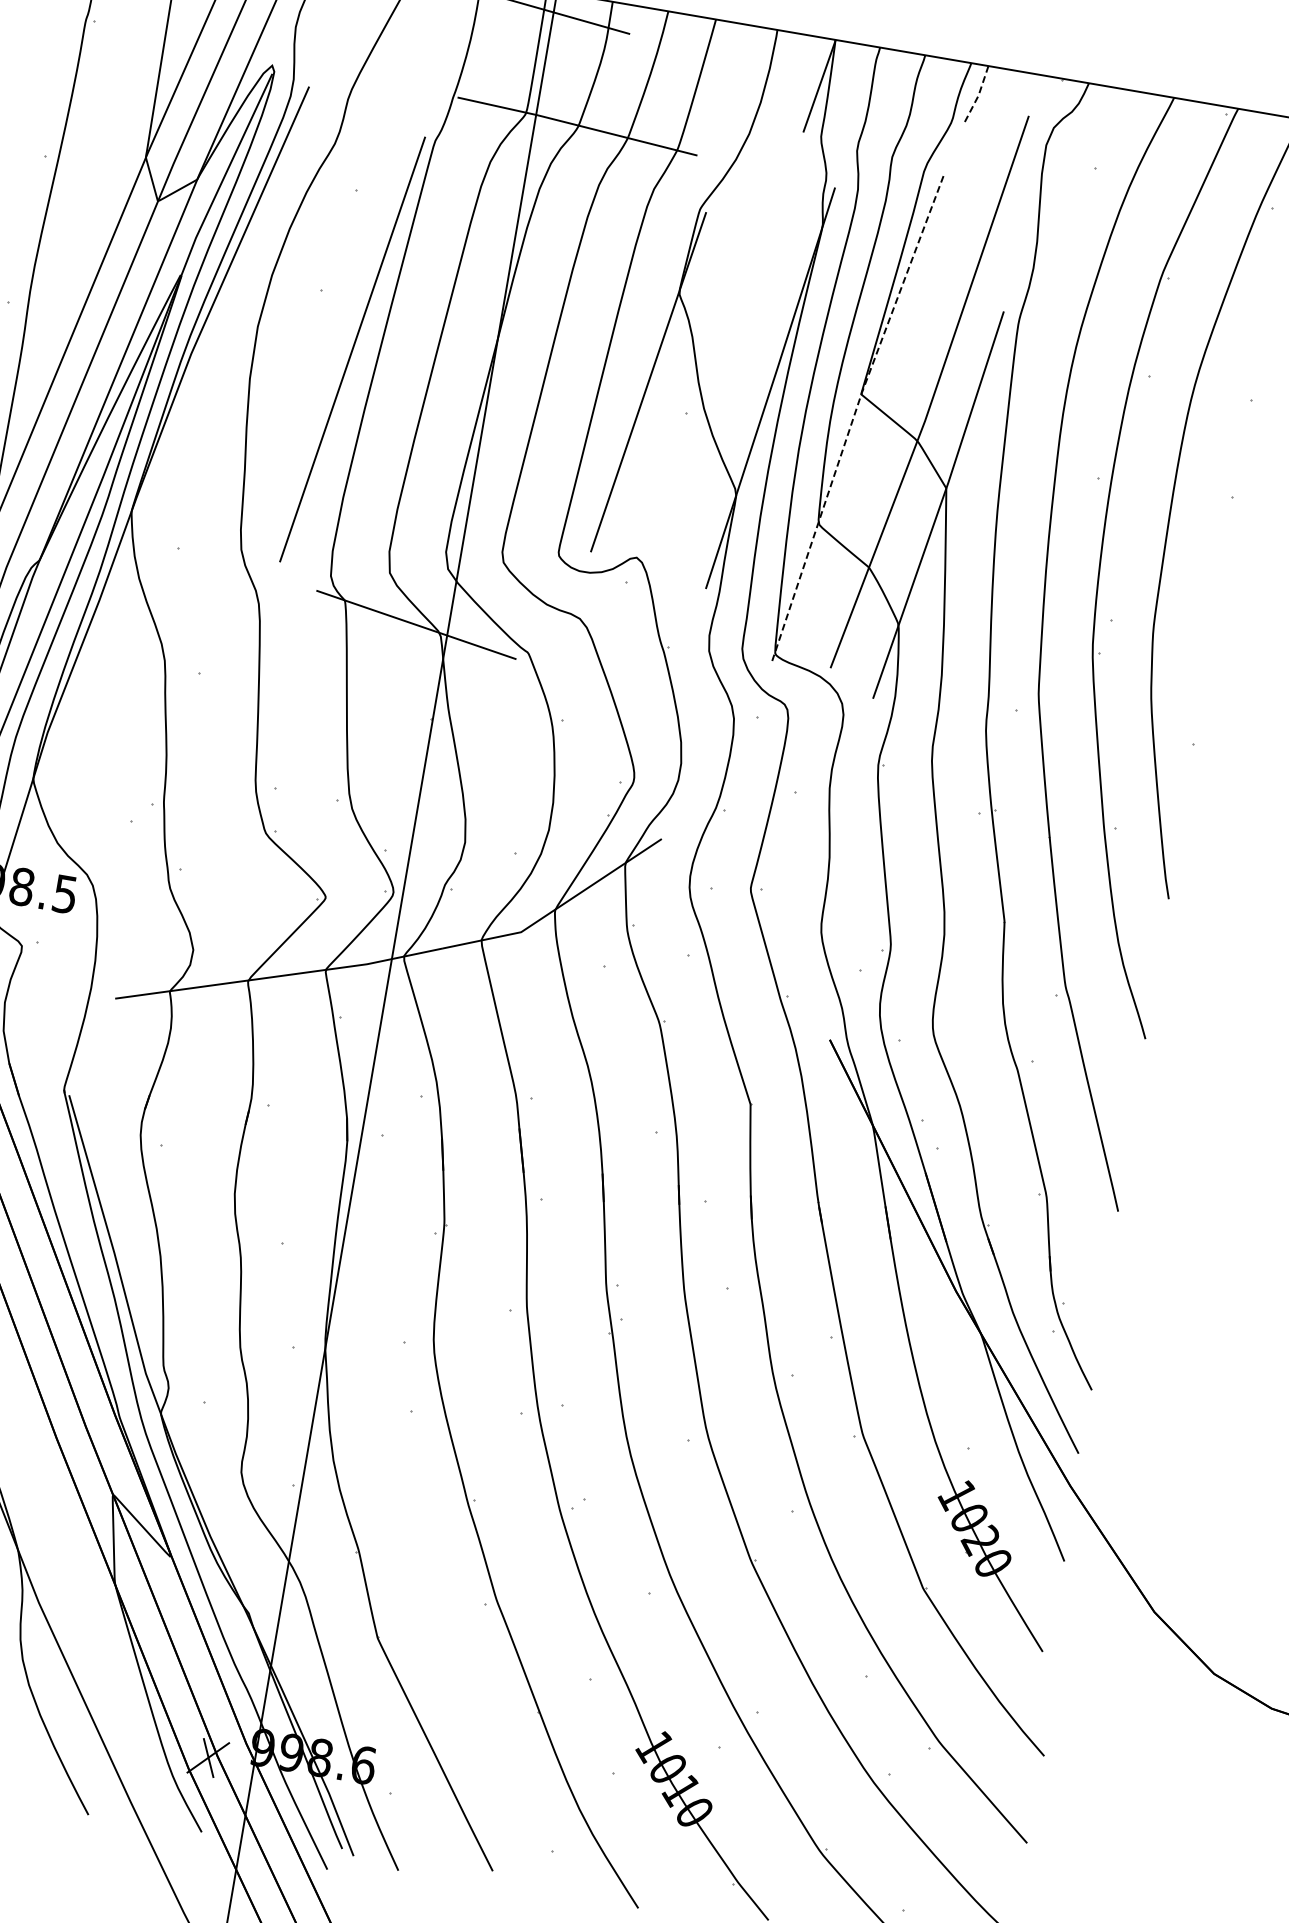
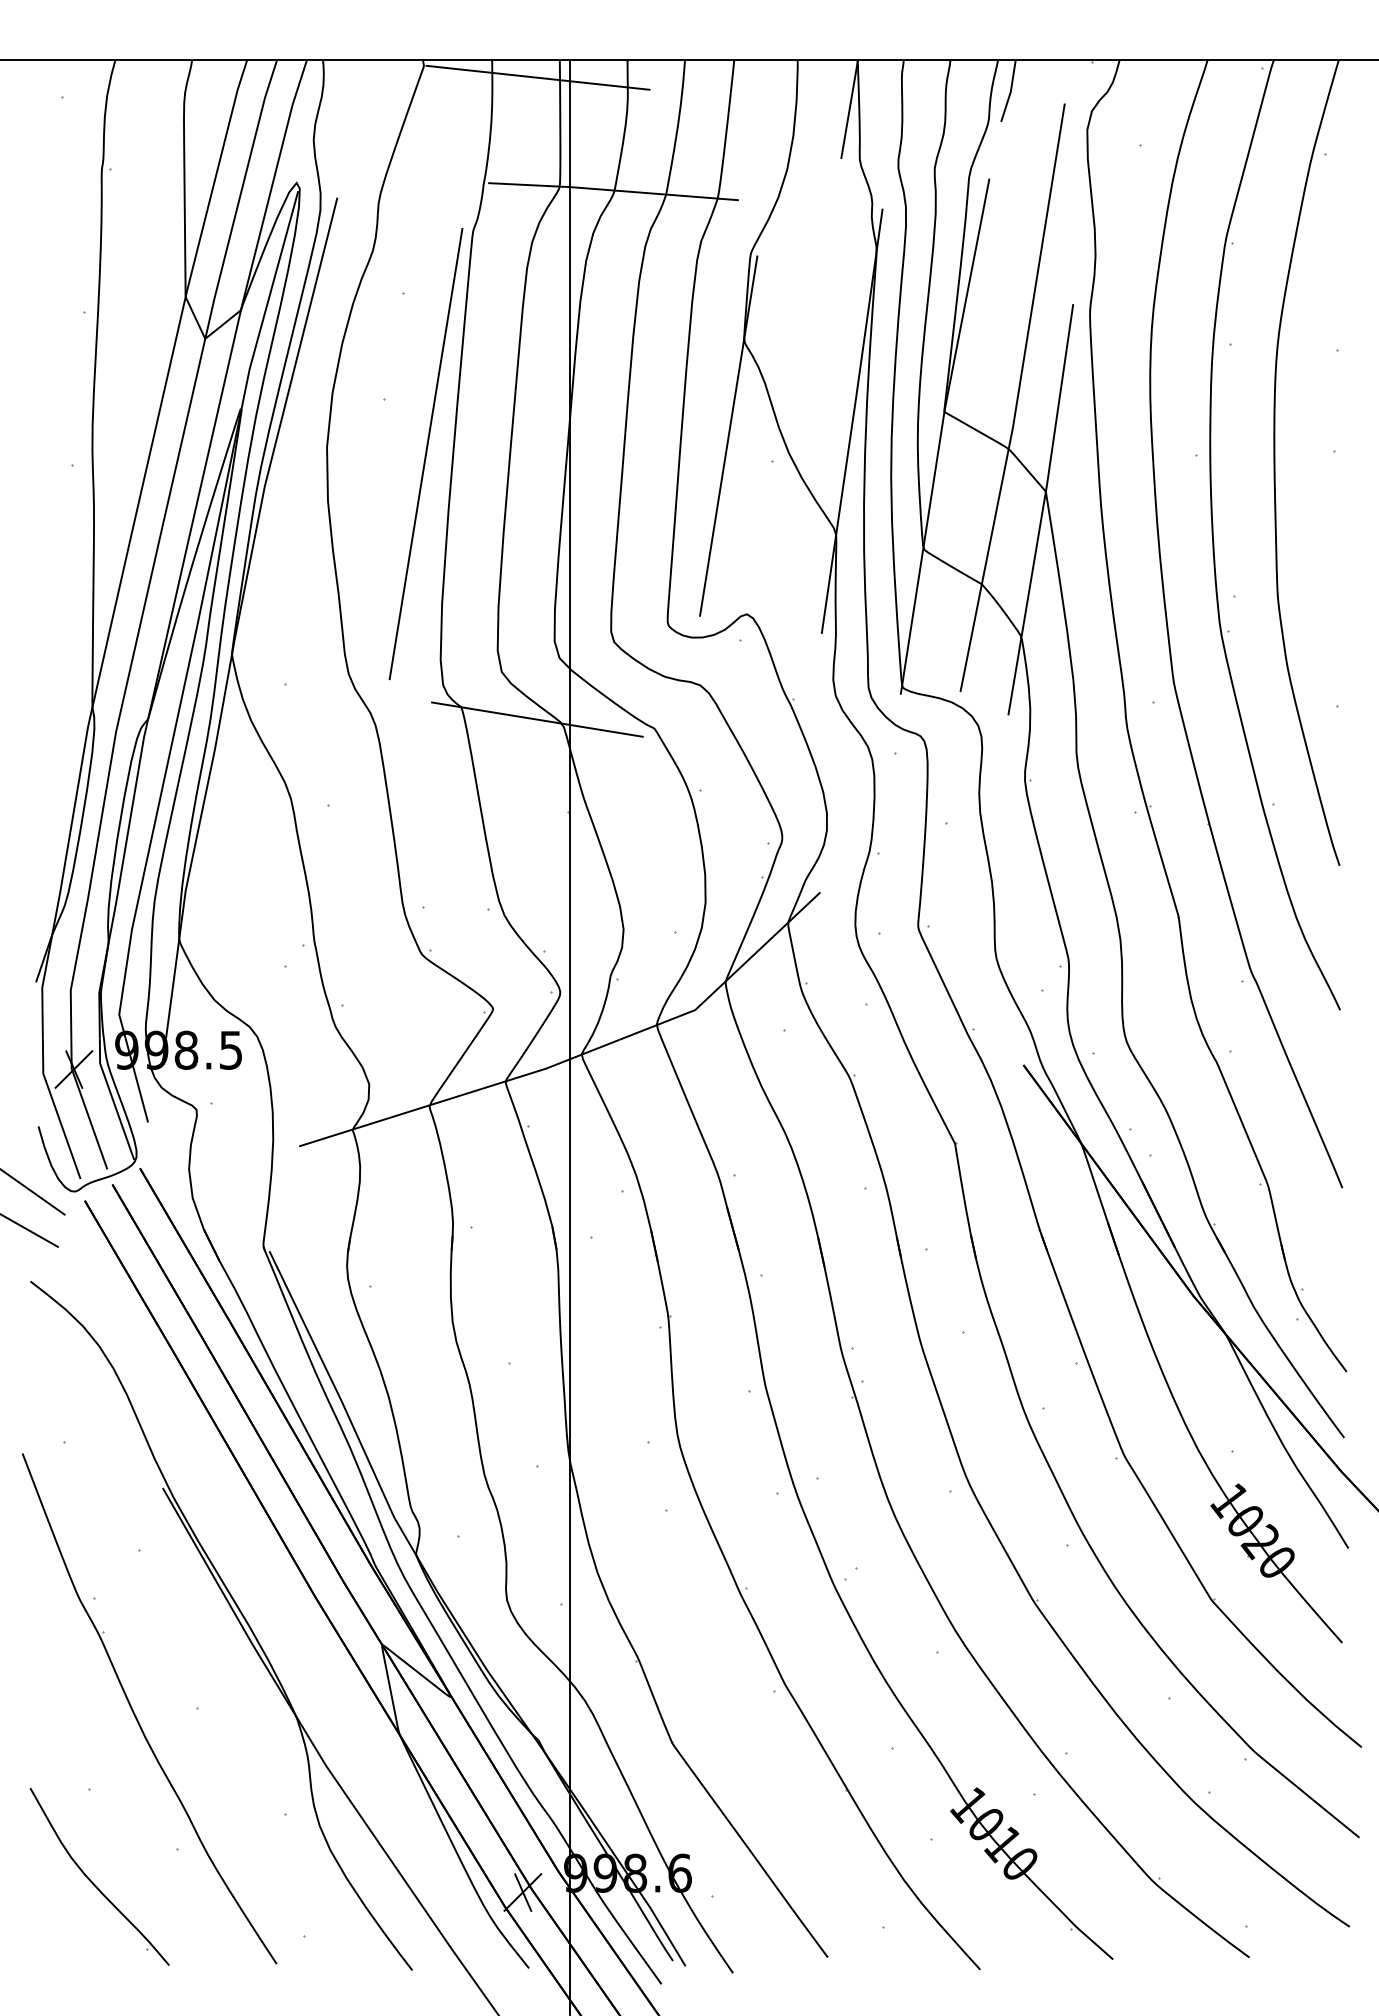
line: (978, 95) -> (1010, 91), dashed -> solid
line: (853, 416) -> (940, 435), dashed -> solid

